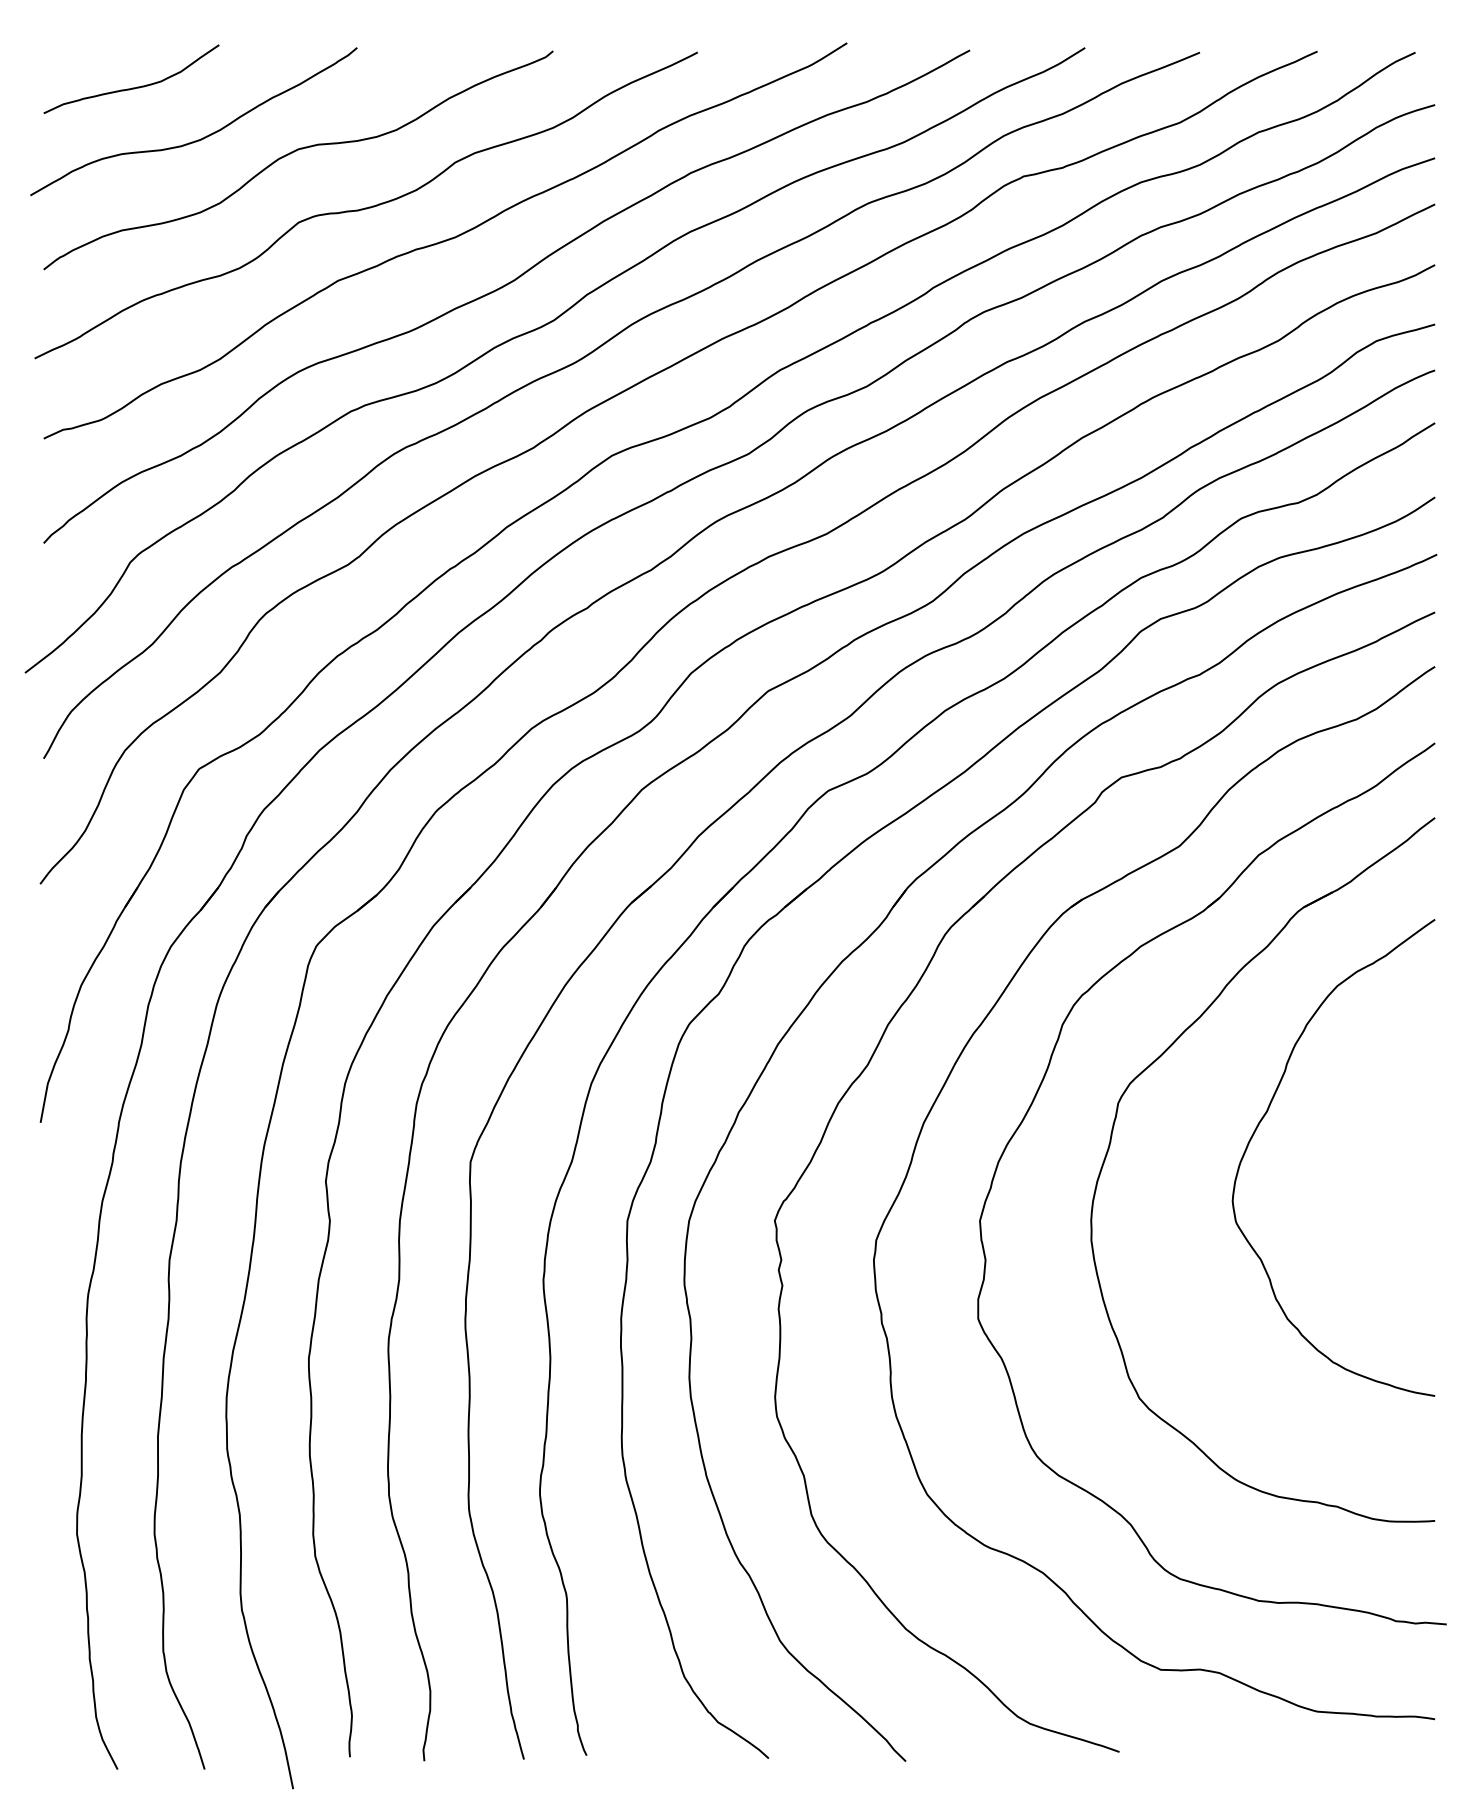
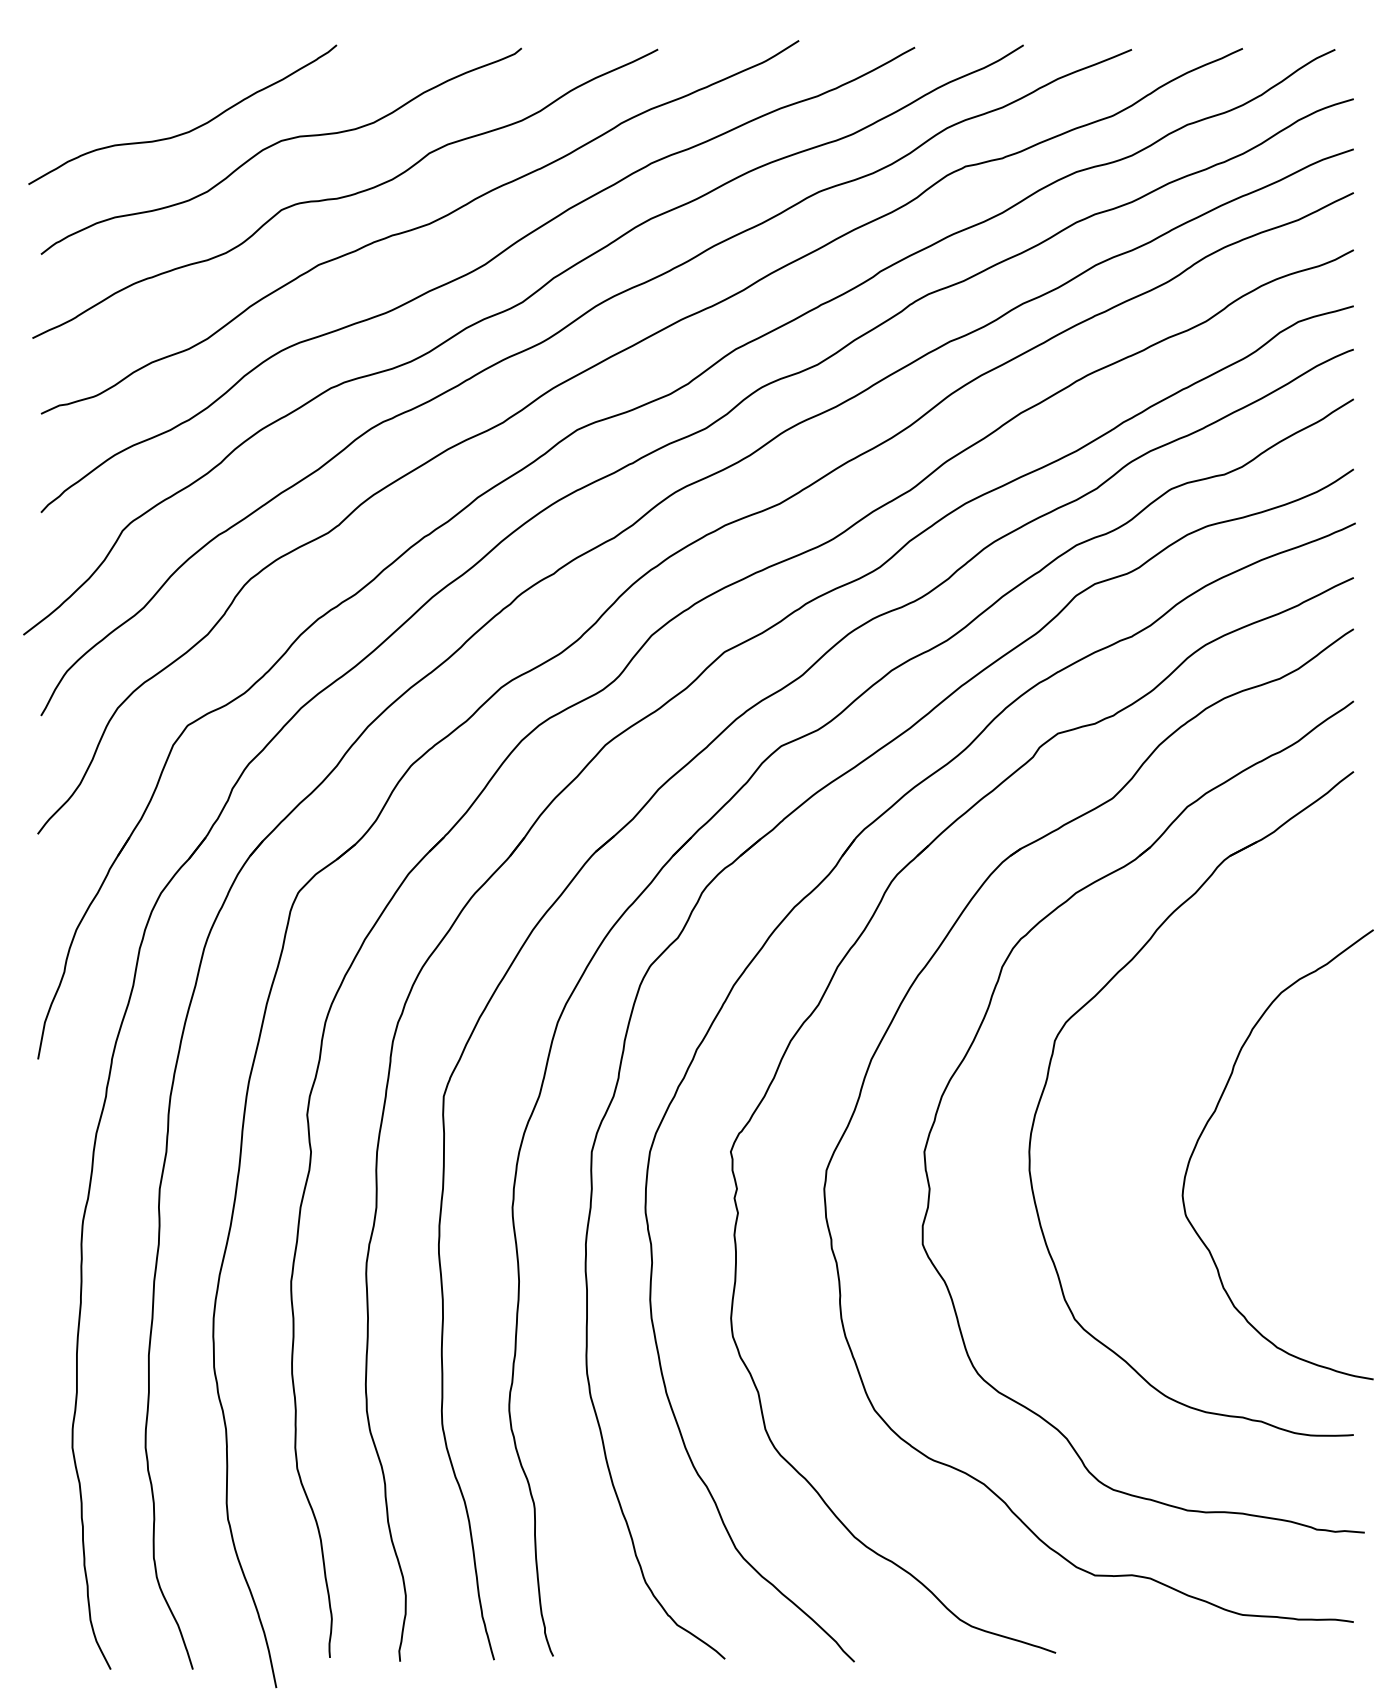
curve: (132, 87) -> (124, 82), removed
curve: (1266, 1114) -> (1214, 1113), moved

